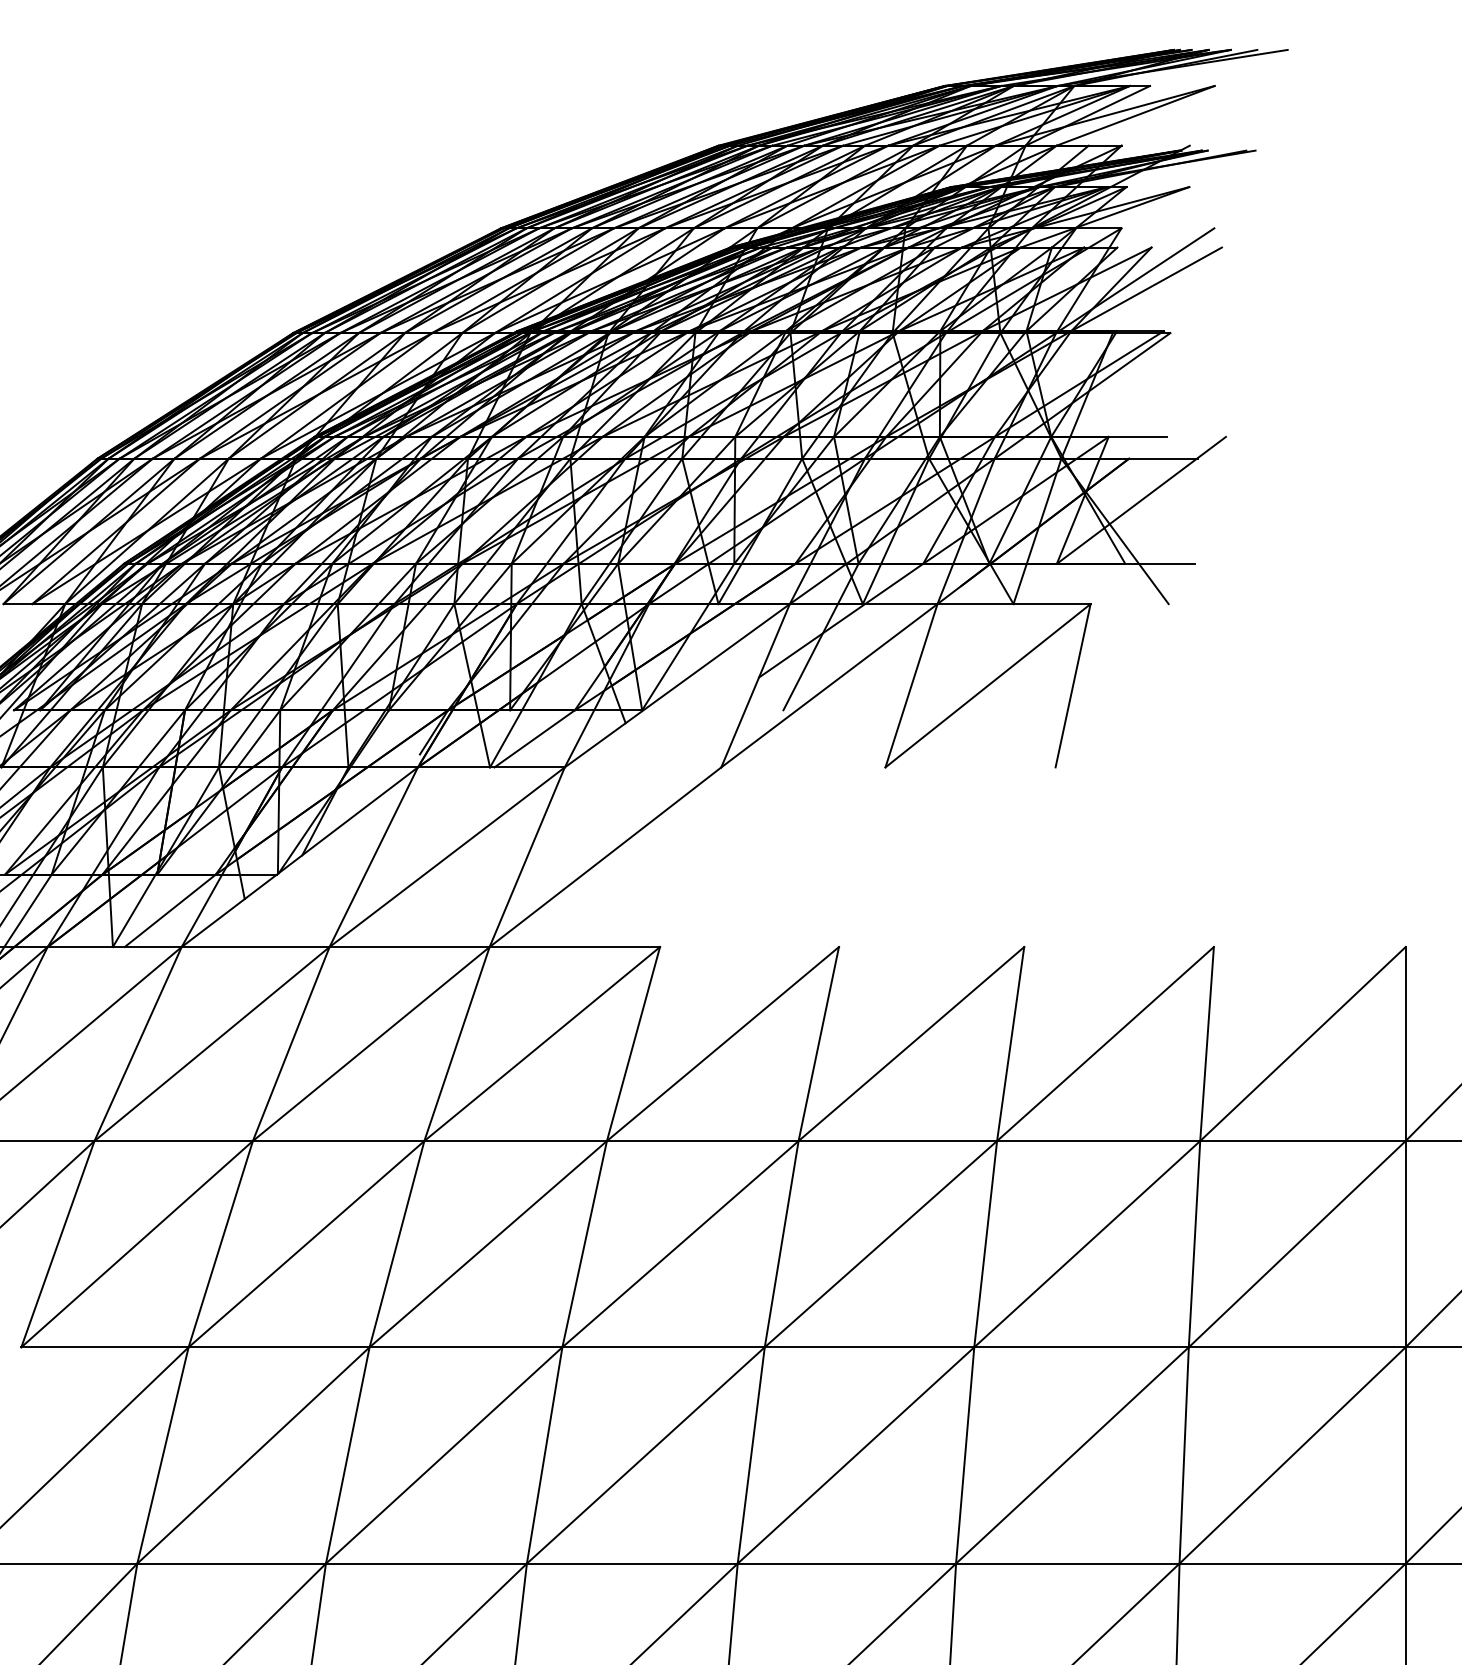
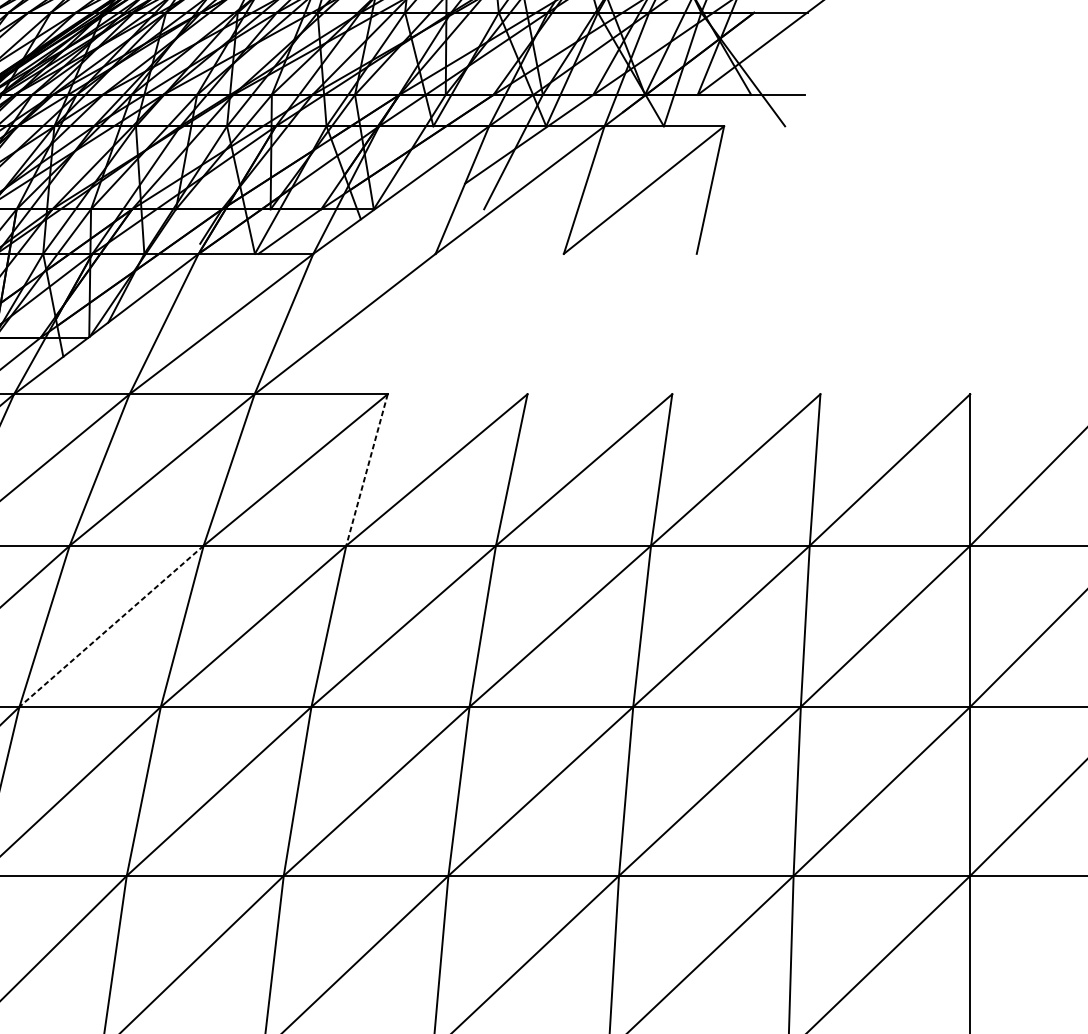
line: (633, 1044) -> (367, 470), solid -> dashed
line: (306, 1244) -> (111, 626), solid -> dashed

